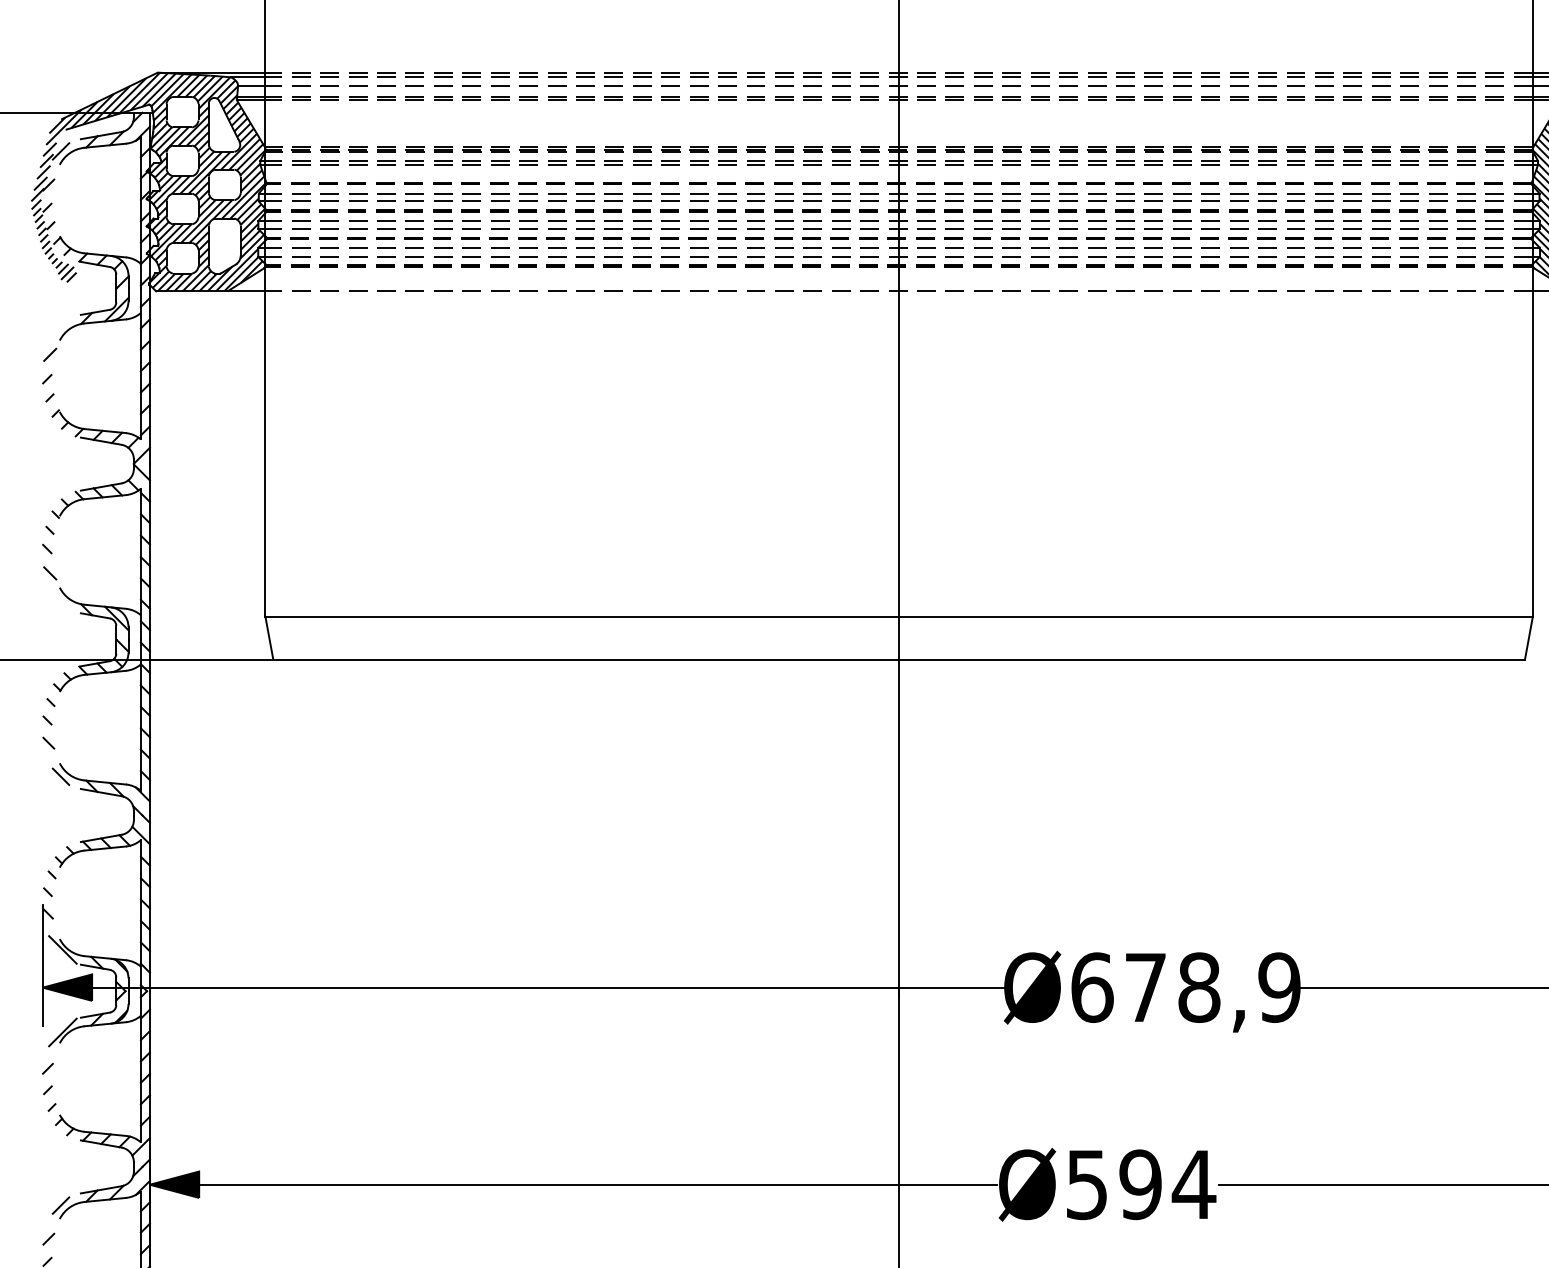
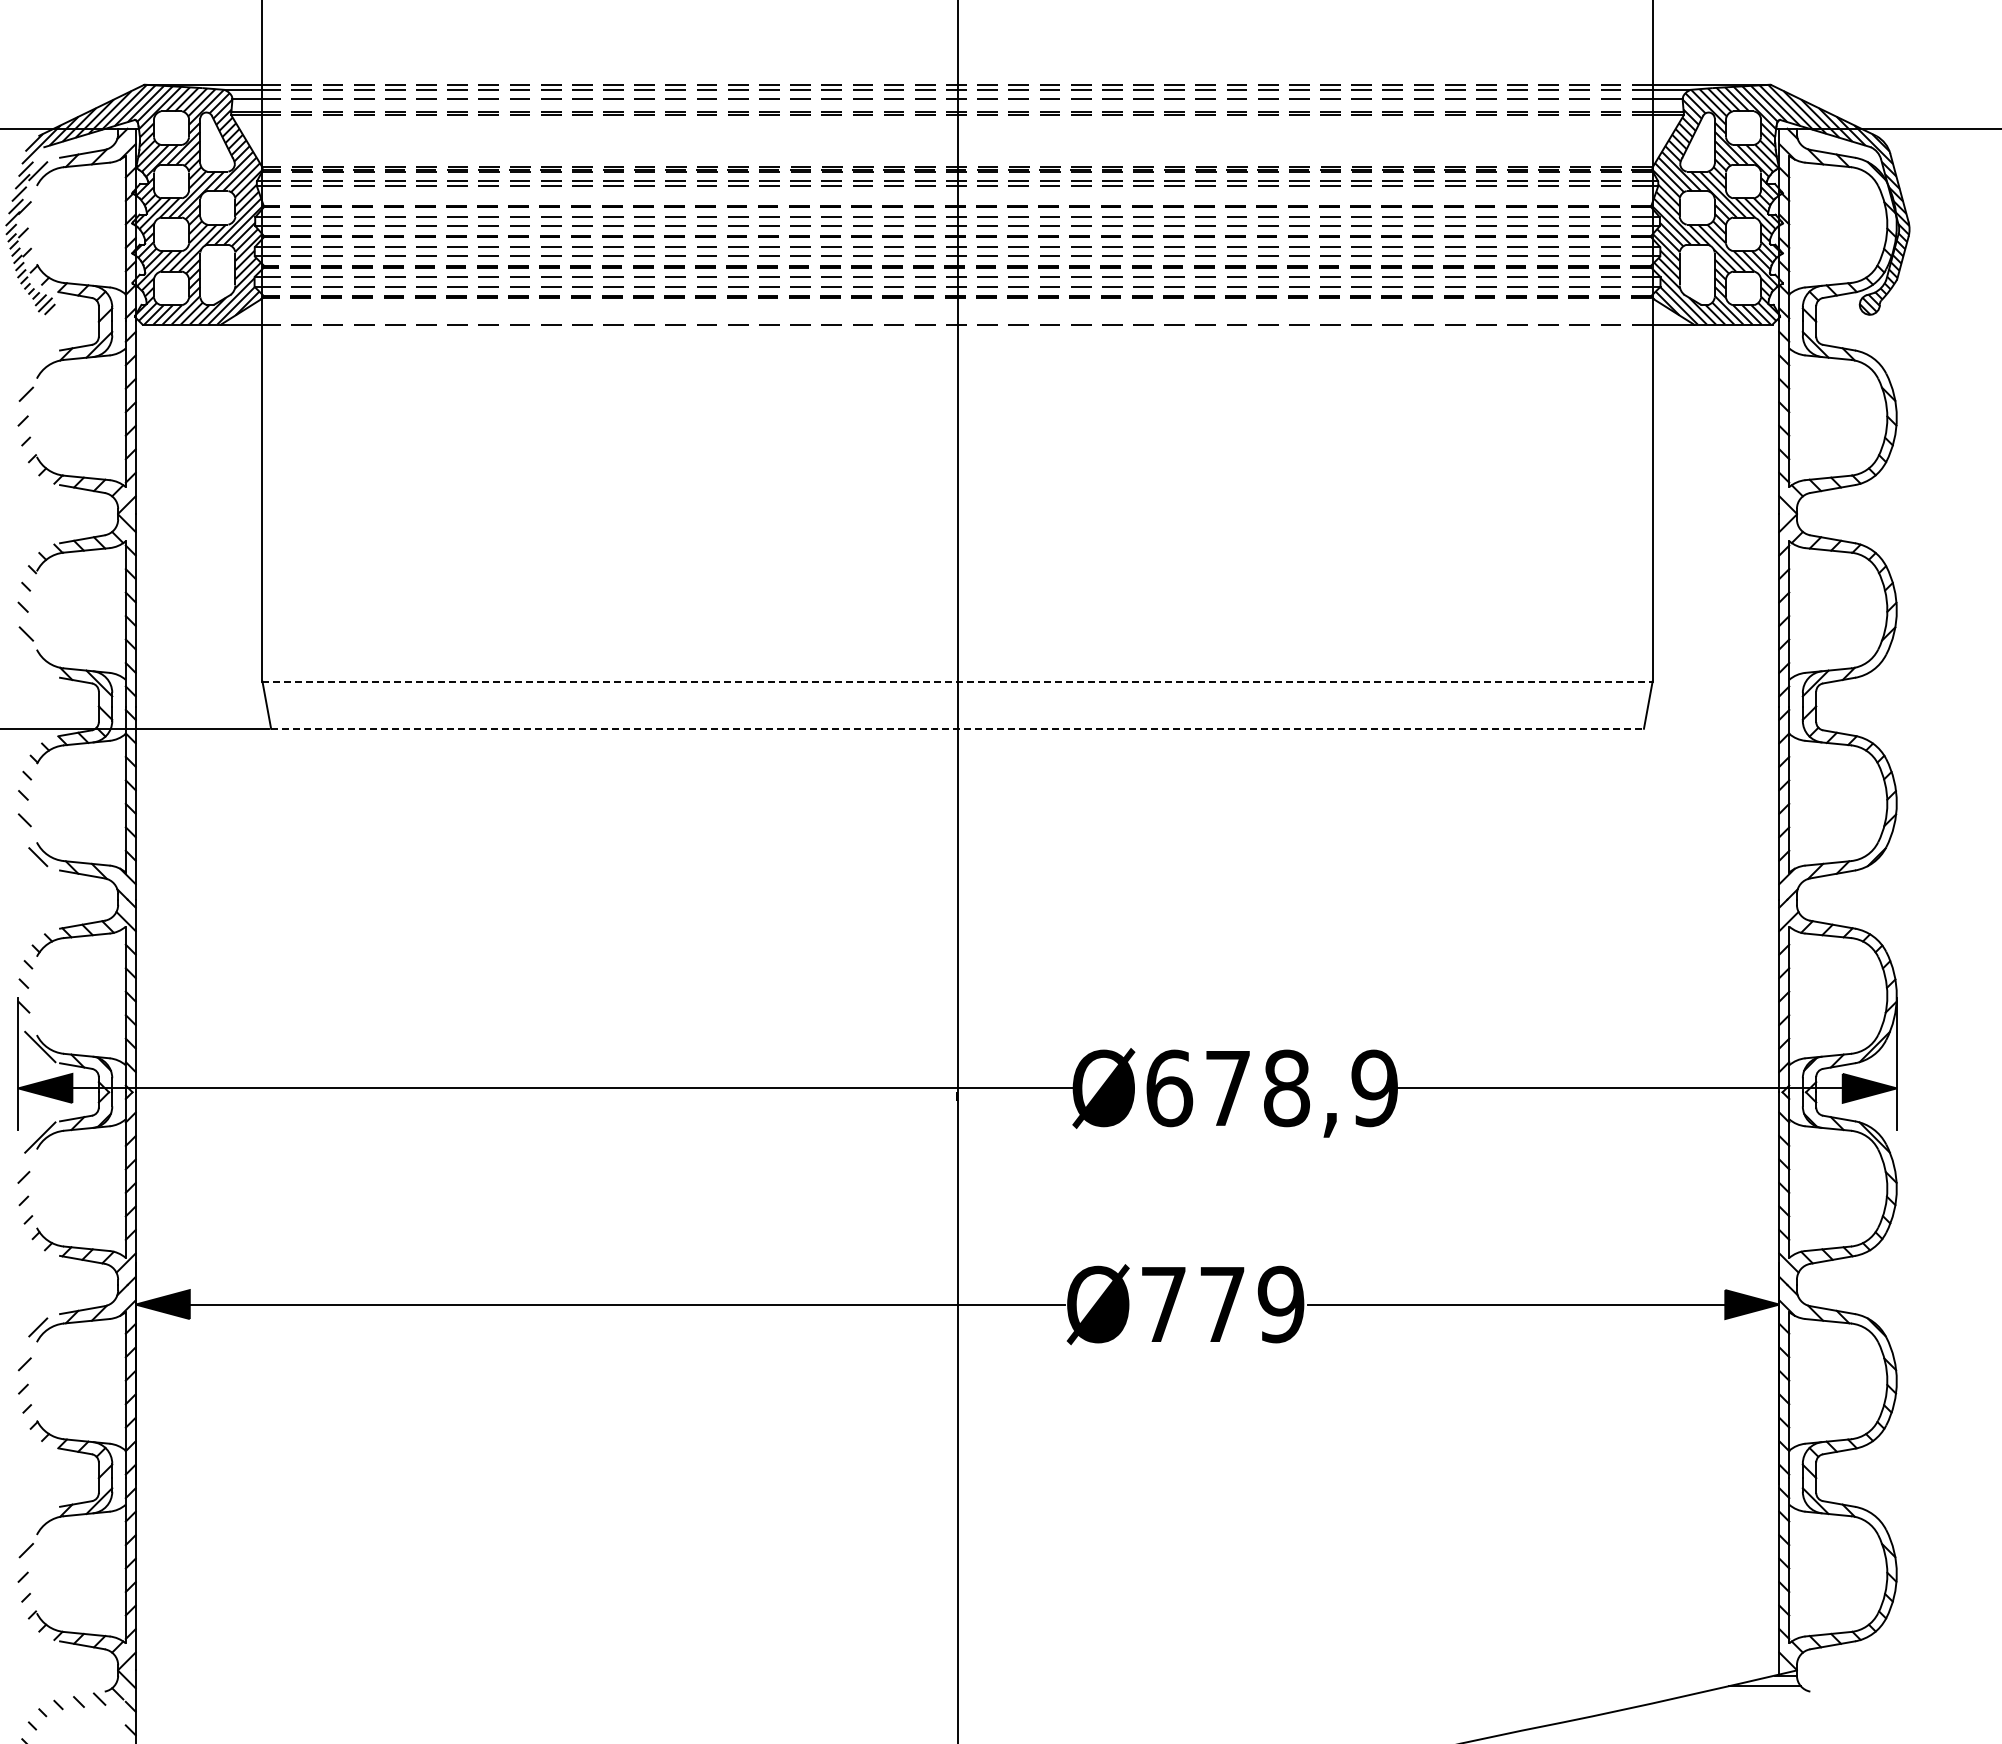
line: (900, 616) -> (958, 681), solid -> dashed
line: (900, 659) -> (958, 728), solid -> dashed
text: (1141, 1184) -> (1223, 1304), Ø594 -> Ø779

